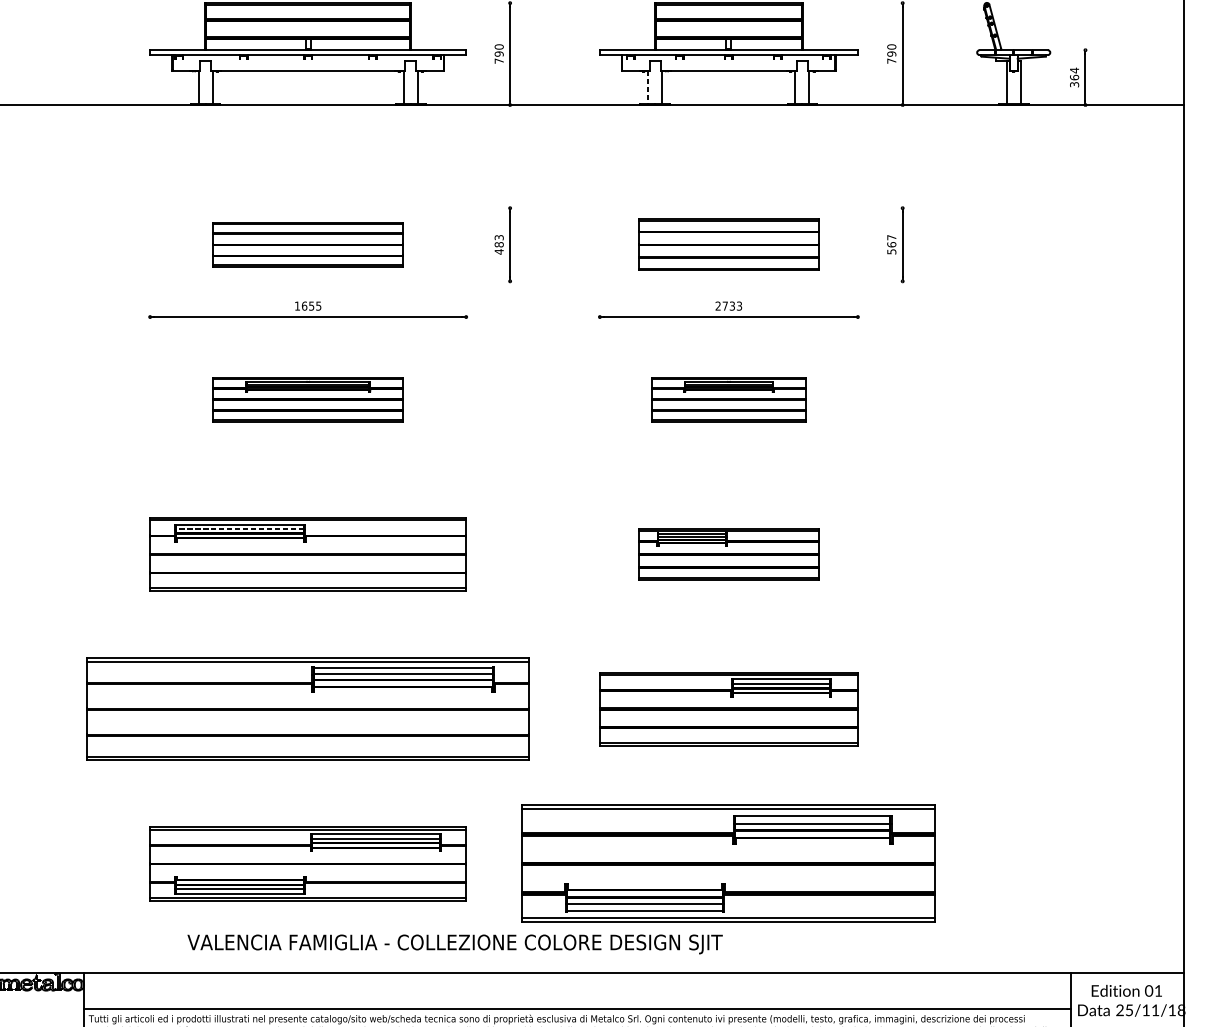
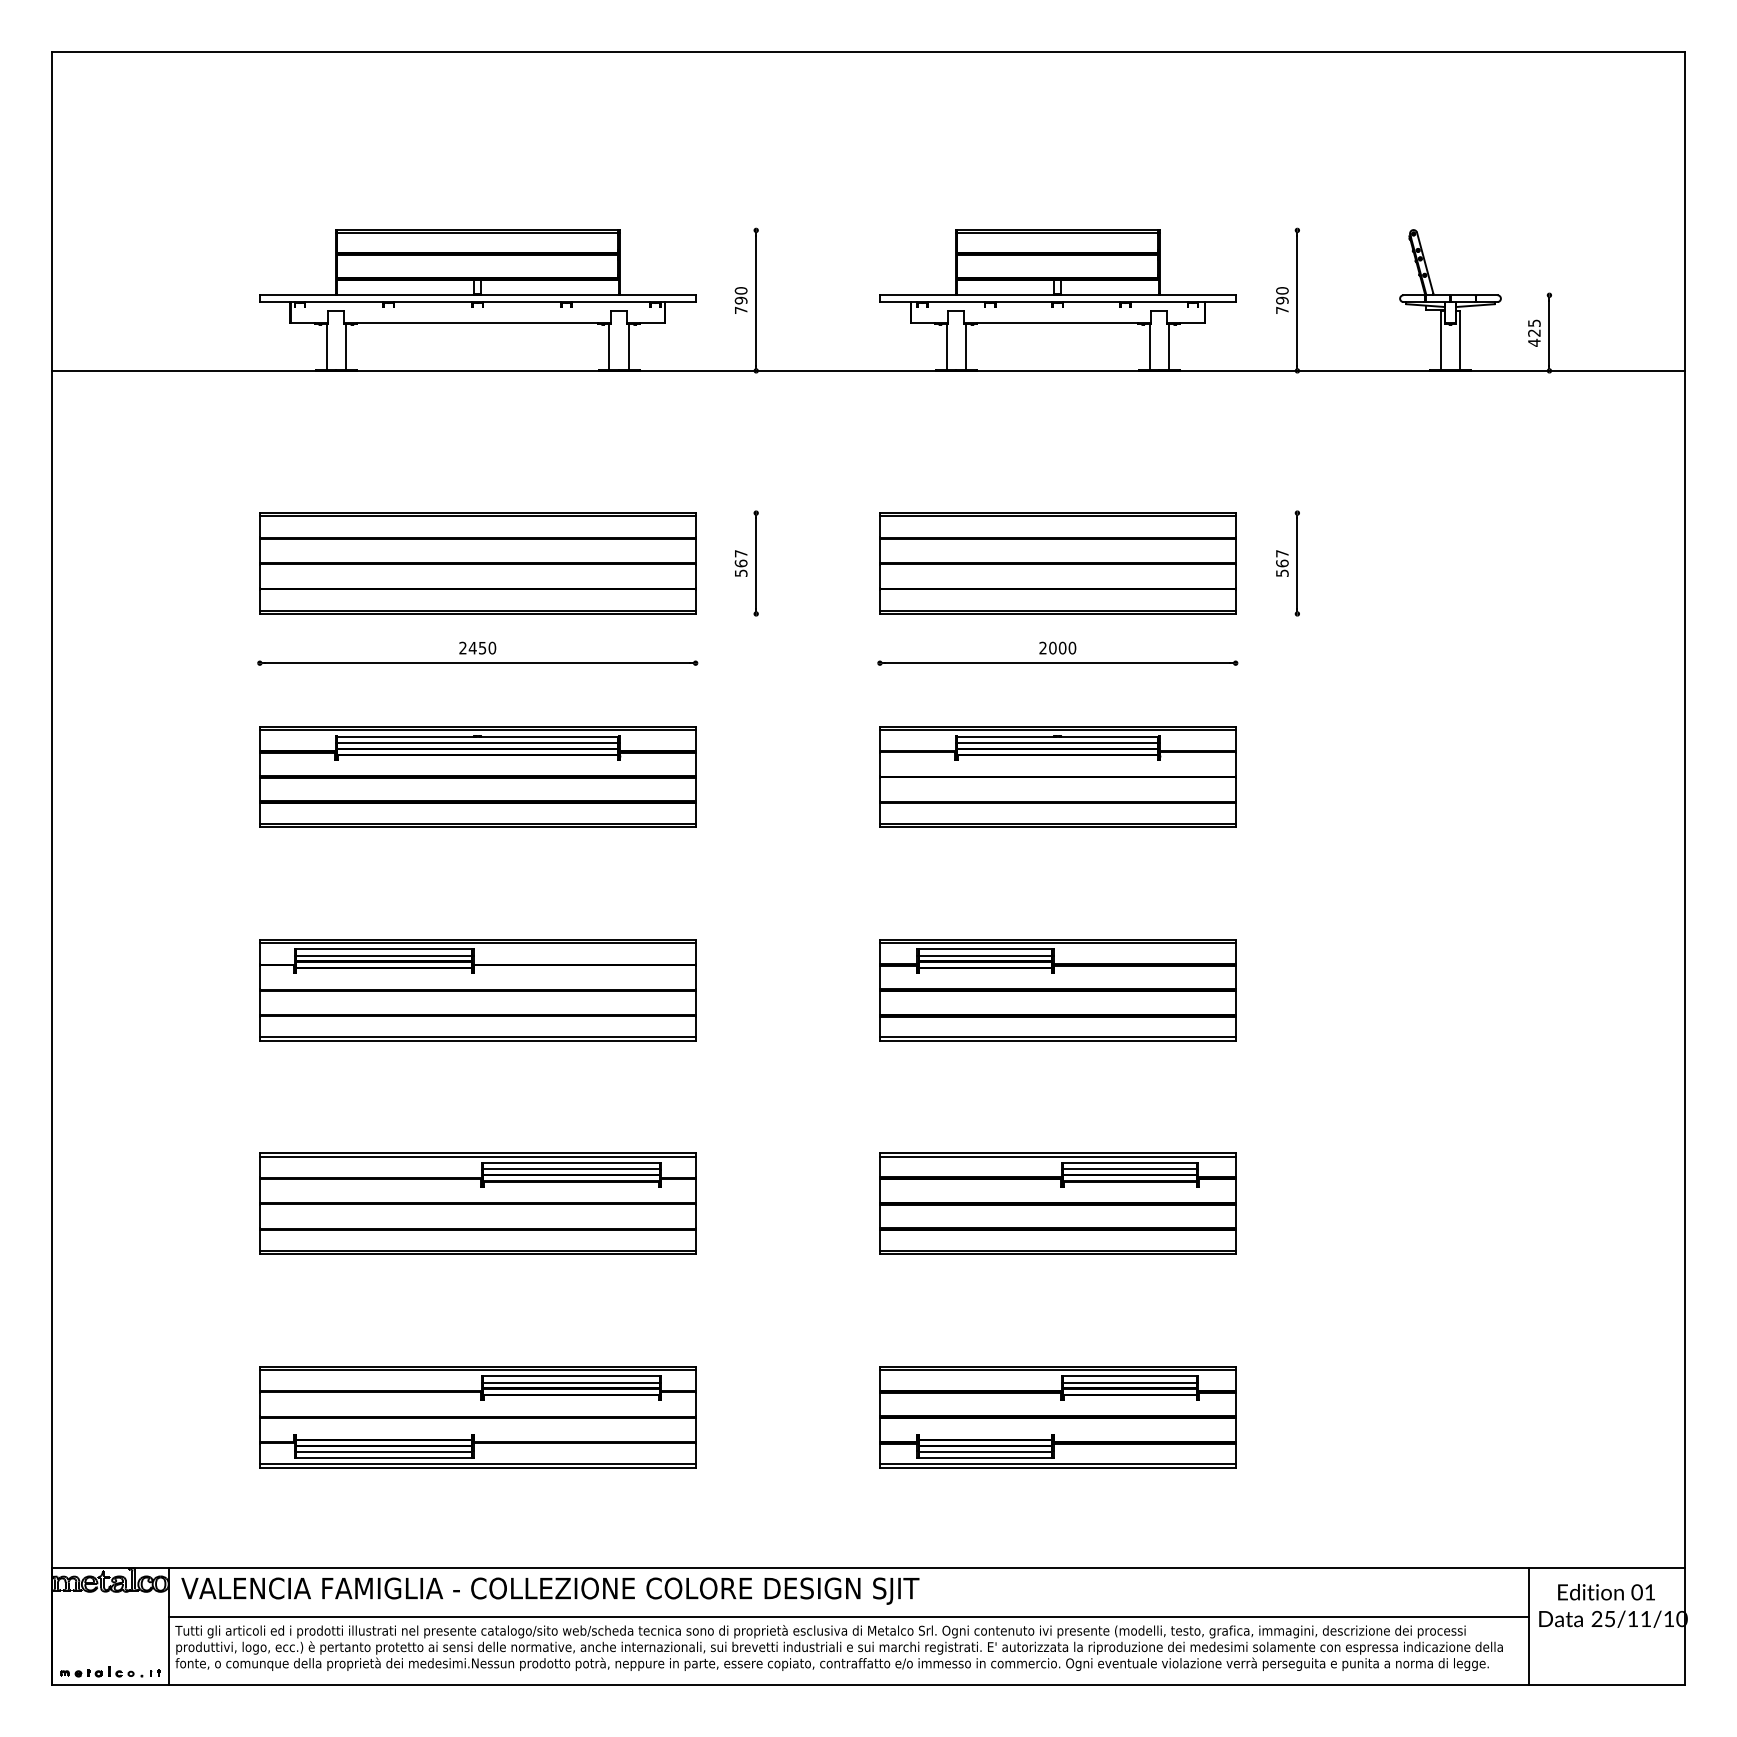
text: (1074, 77) -> (1534, 332), 364 -> 425
line: (648, 87) -> (946, 346), dashed -> solid
part: (307, 244) -> (477, 563), size x1.67
text: (498, 244) -> (740, 563), 483 -> 567
part: (728, 244) -> (1057, 563), size x1.43
text: (307, 305) -> (477, 647), 1655 -> 2450
text: (732, 305) -> (1062, 647), 2733 -> 2000
part: (307, 399) -> (477, 776), size x1.67
part: (728, 399) -> (1057, 776), size x1.67
line: (239, 529) -> (383, 956), dashed -> solid
part: (728, 554) -> (1057, 990), size x1.43
part: (307, 708) -> (477, 1203), size x0.71
part: (728, 864) -> (1057, 1417), size x0.62
text: (455, 943) -> (550, 1590), moved
text: (1181, 1010) -> (1681, 1619), 25/11/18 -> 25/11/10

